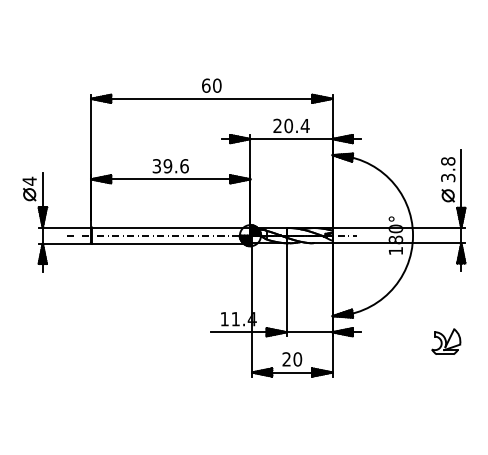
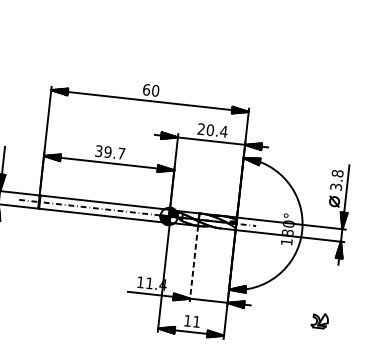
text: (184, 166) -> (121, 153), 39.6 -> 39.7
line: (286, 290) -> (193, 264), solid -> dashed
part: (446, 341) -> (320, 320), size x0.7
text: (292, 359) -> (192, 321), 20 -> 11

